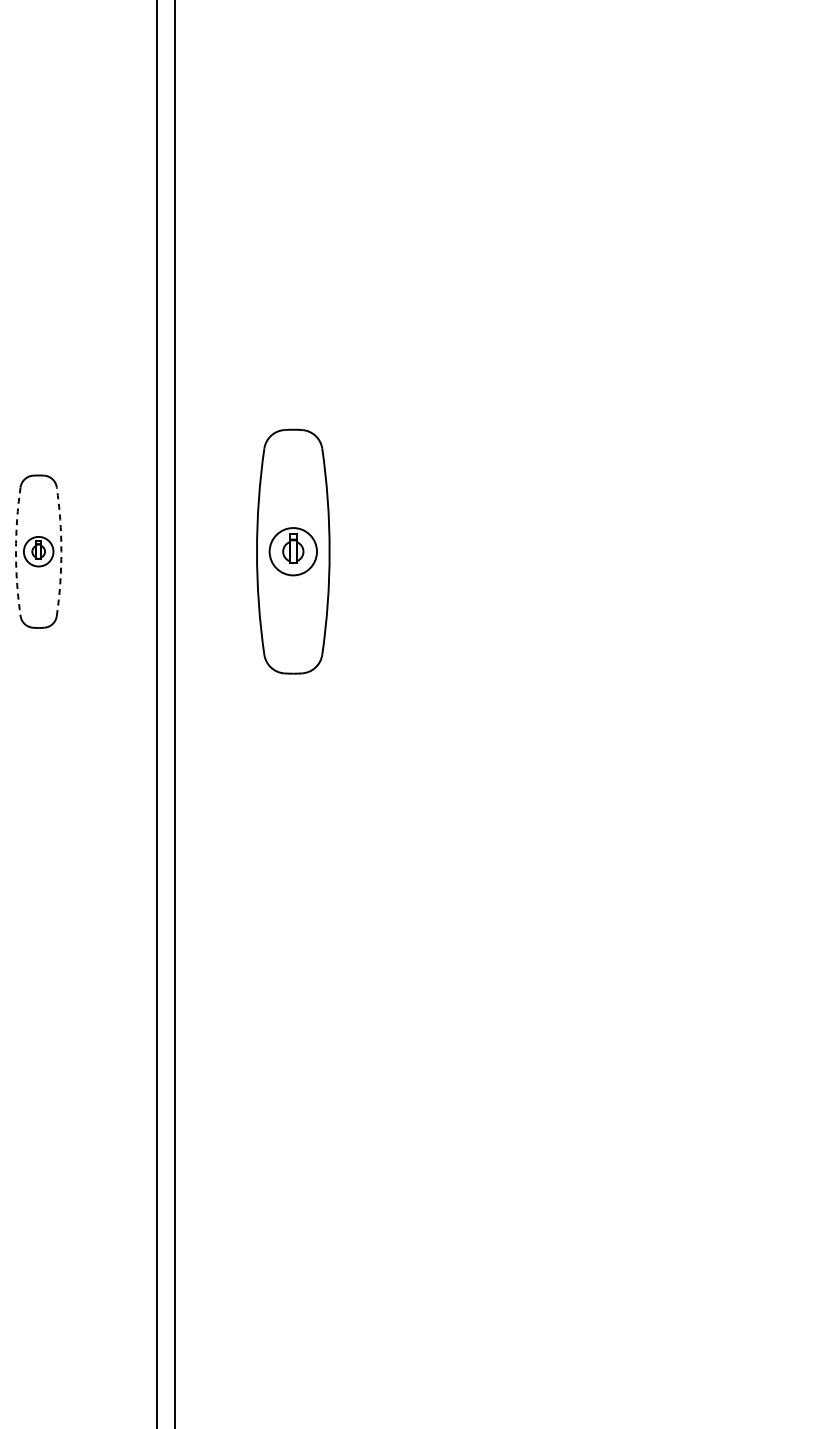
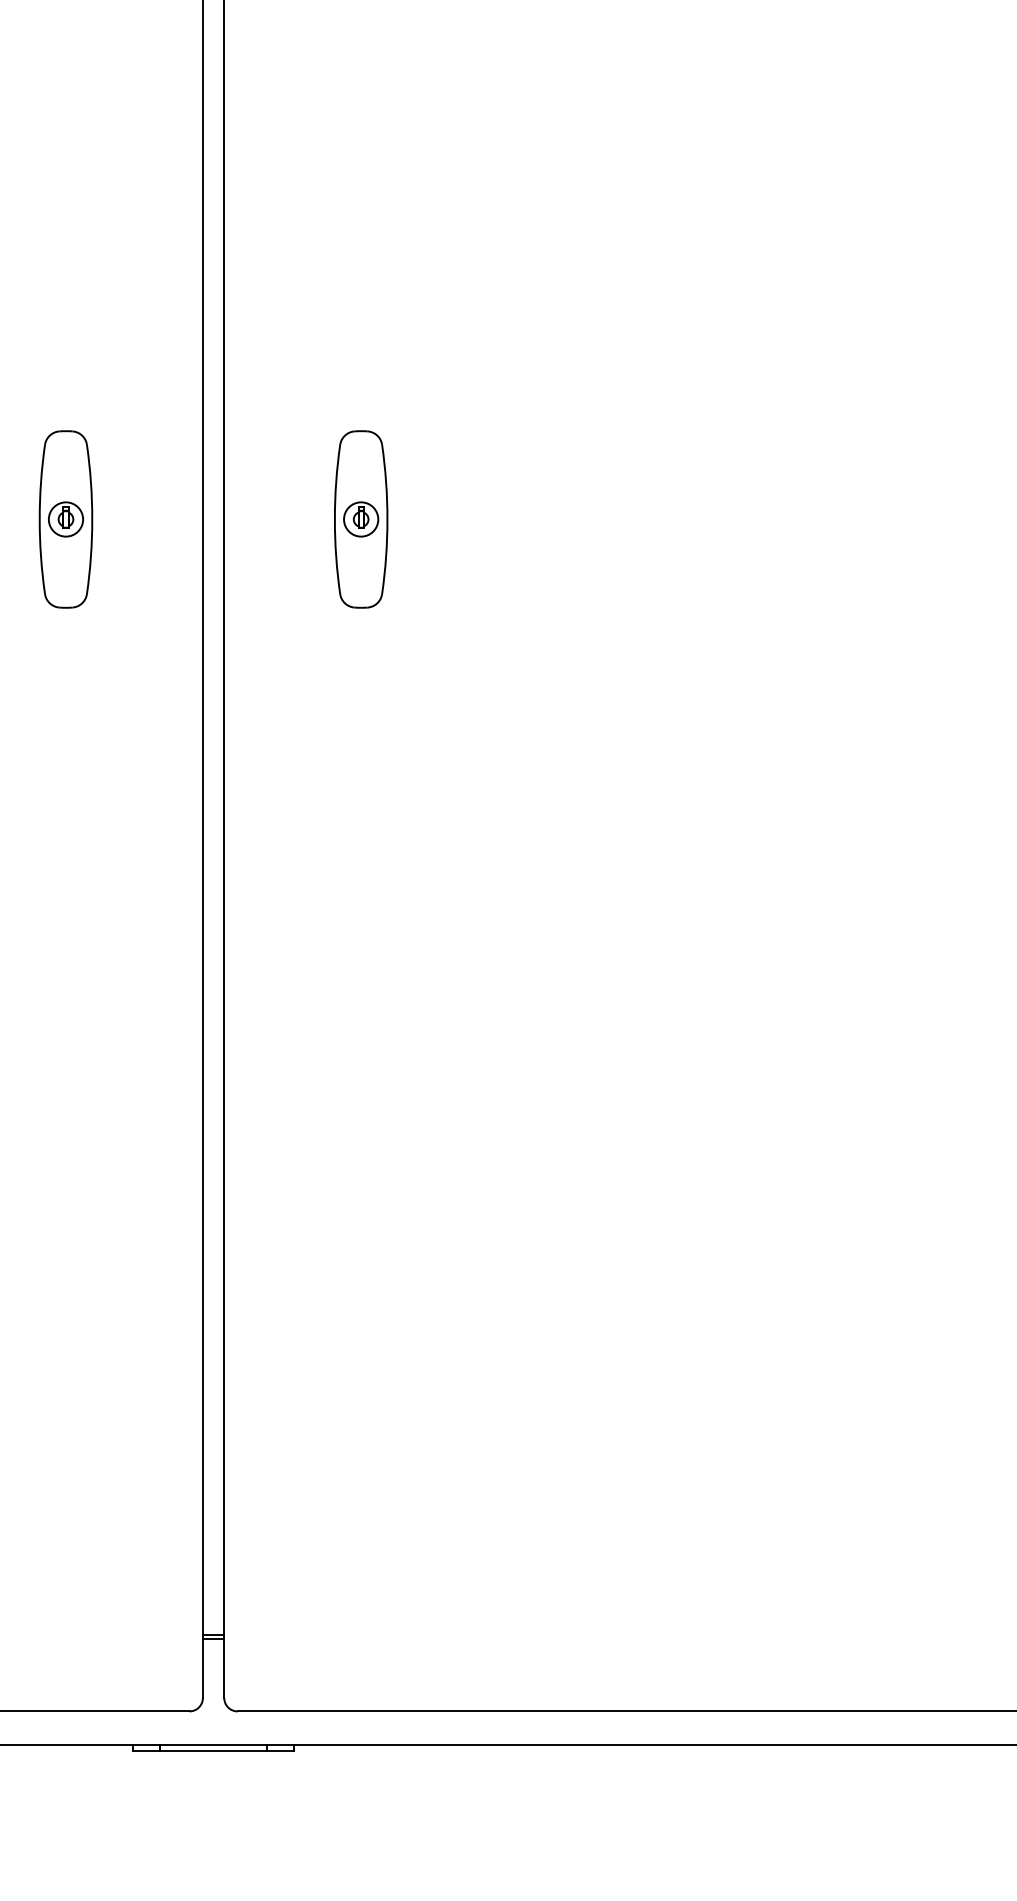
arc: (15, 551) -> (39, 519), dashed -> solid
arc: (61, 551) -> (92, 519), dashed -> solid
part: (293, 551) -> (361, 519), size x0.62

